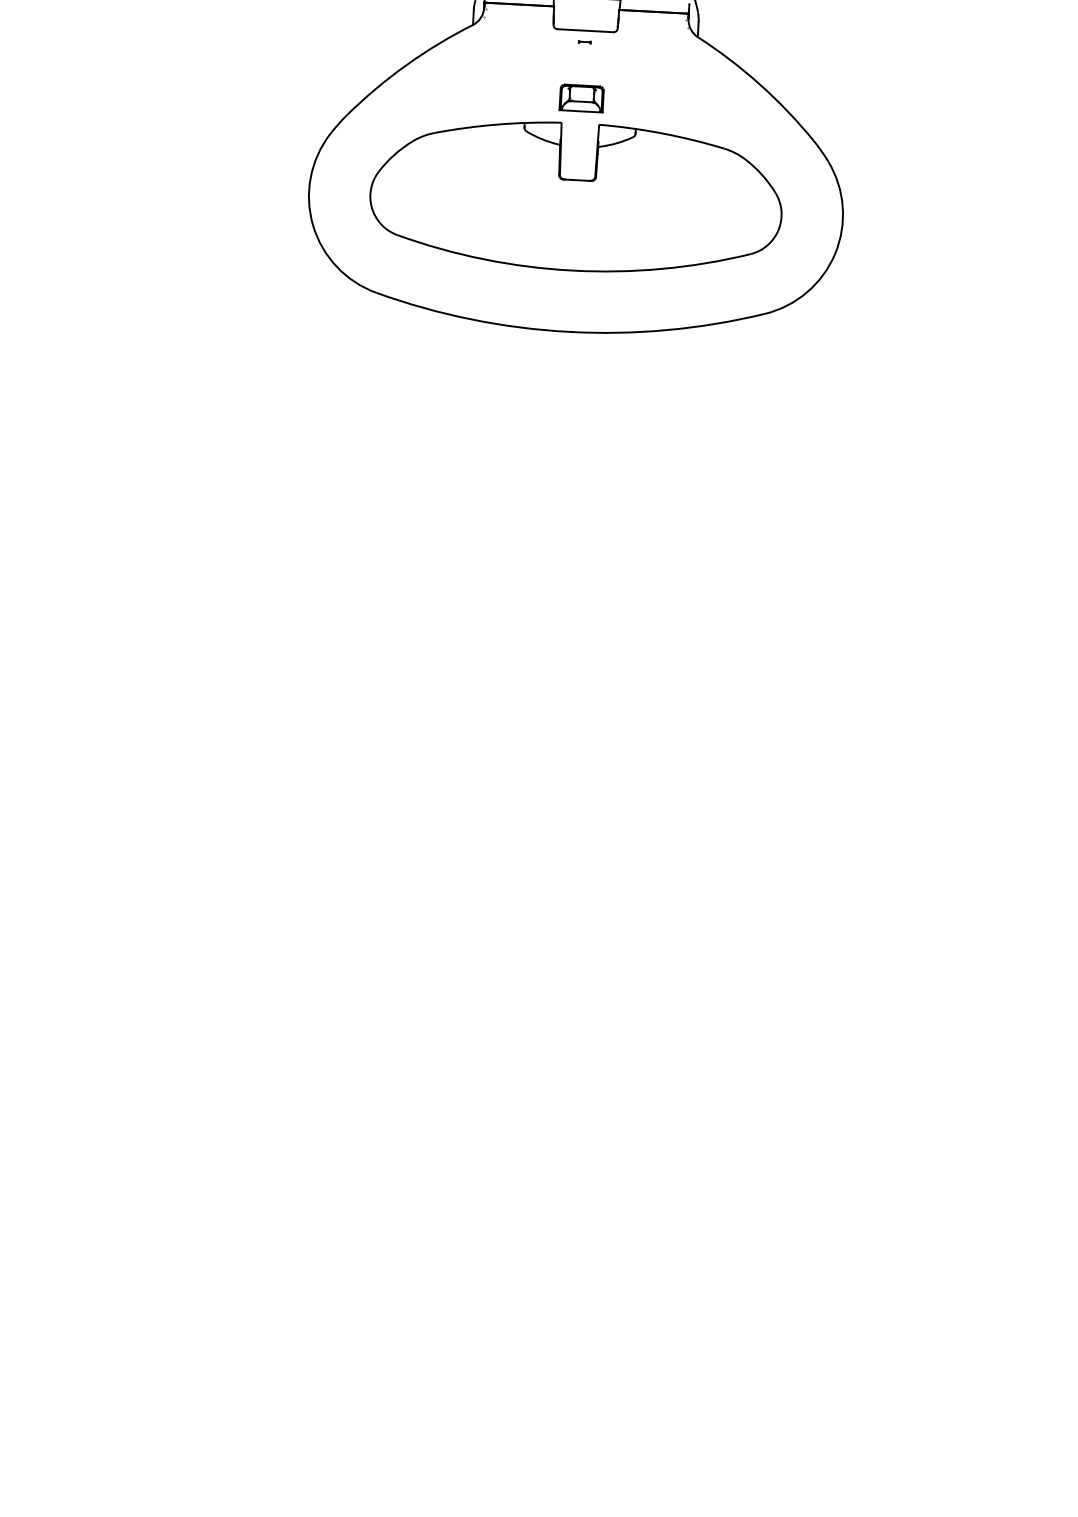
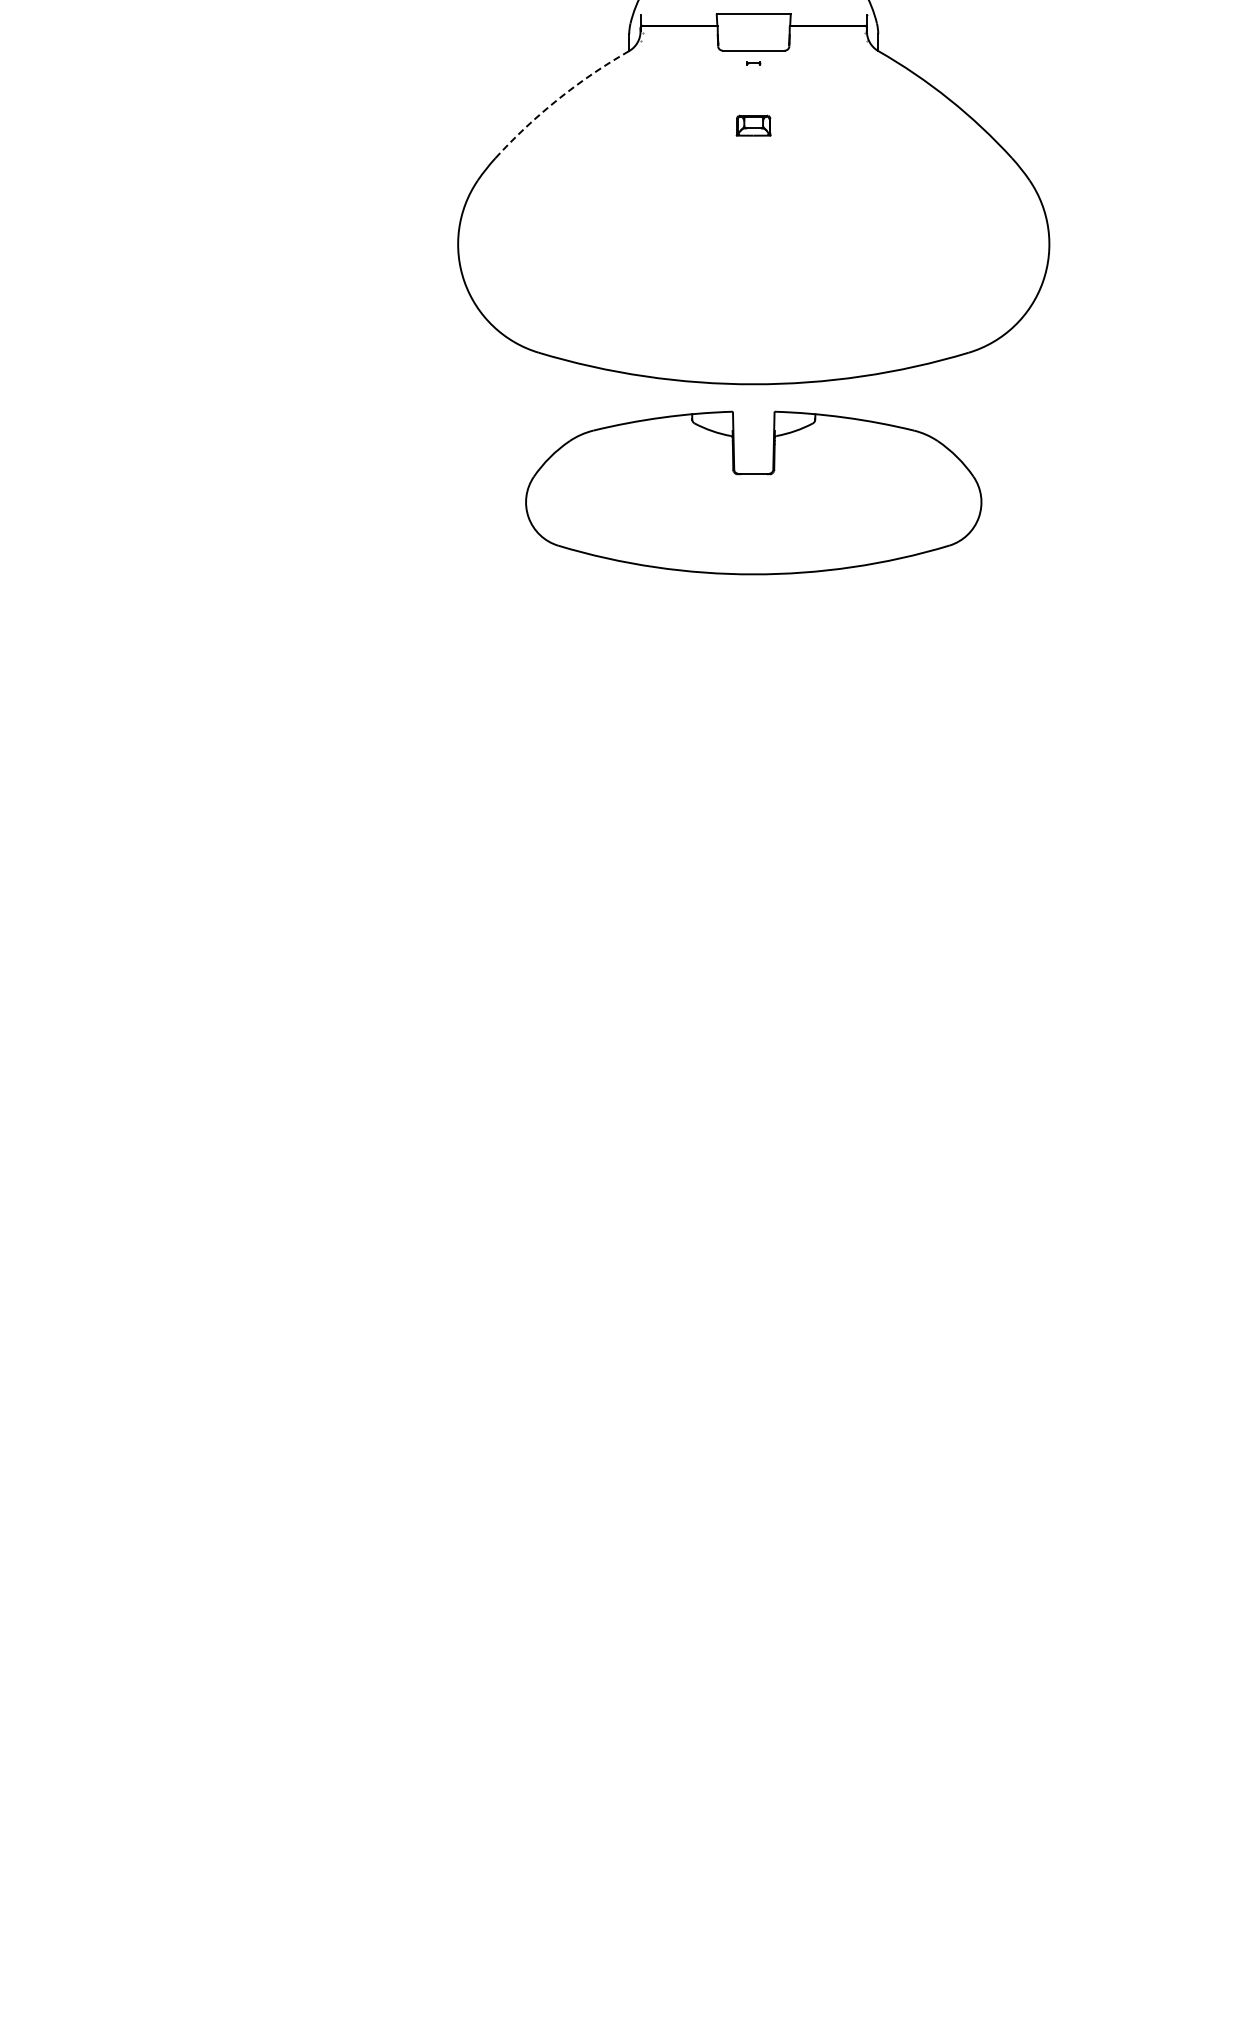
arc: (406, 65) -> (558, 99), solid -> dashed
part: (581, 98) -> (753, 125), size x0.7
part: (576, 196) -> (753, 492), moved

